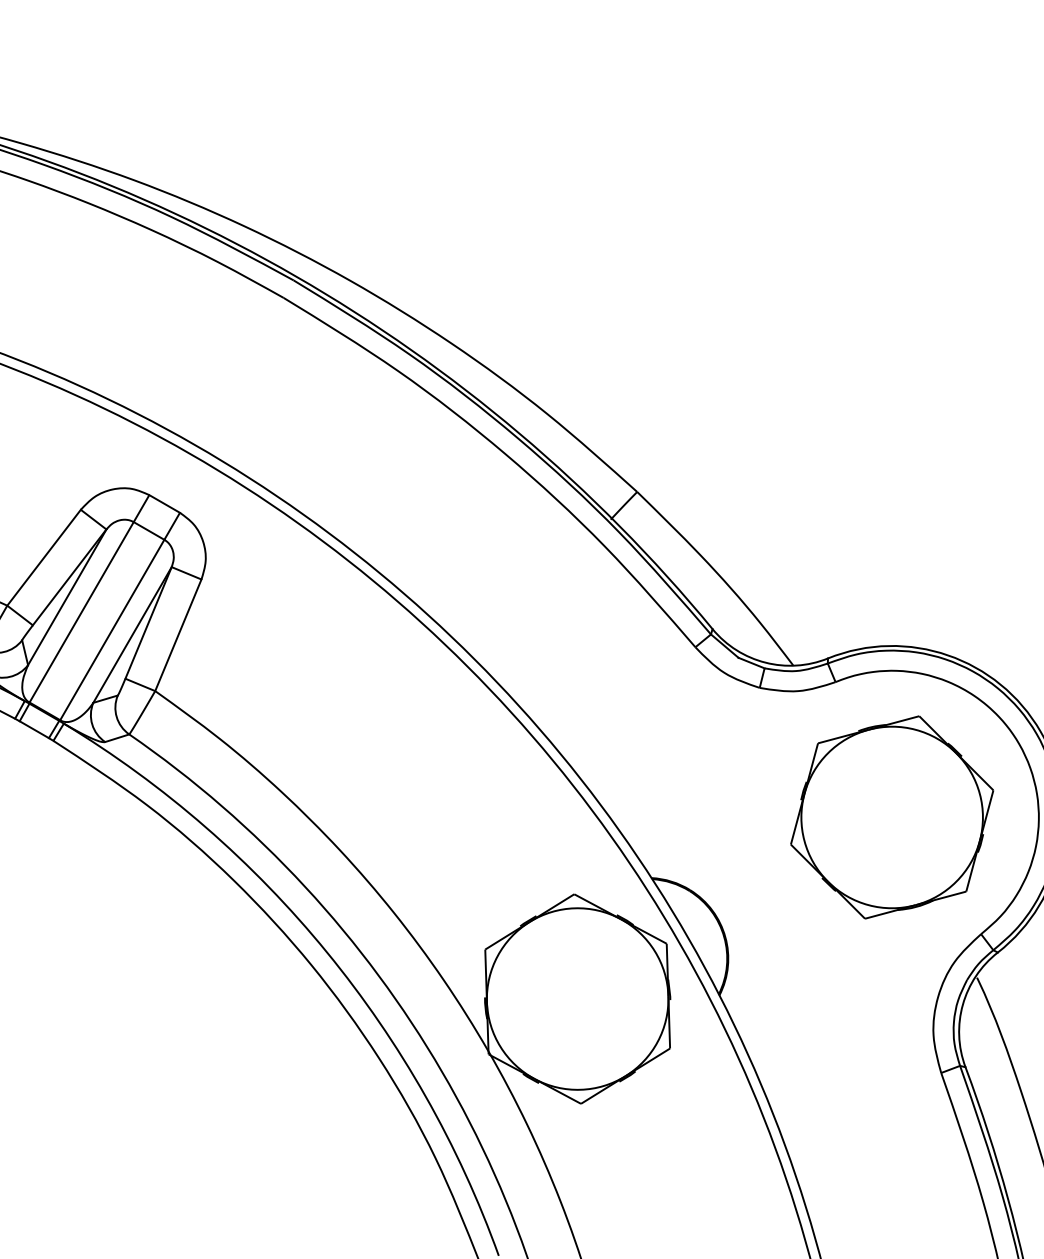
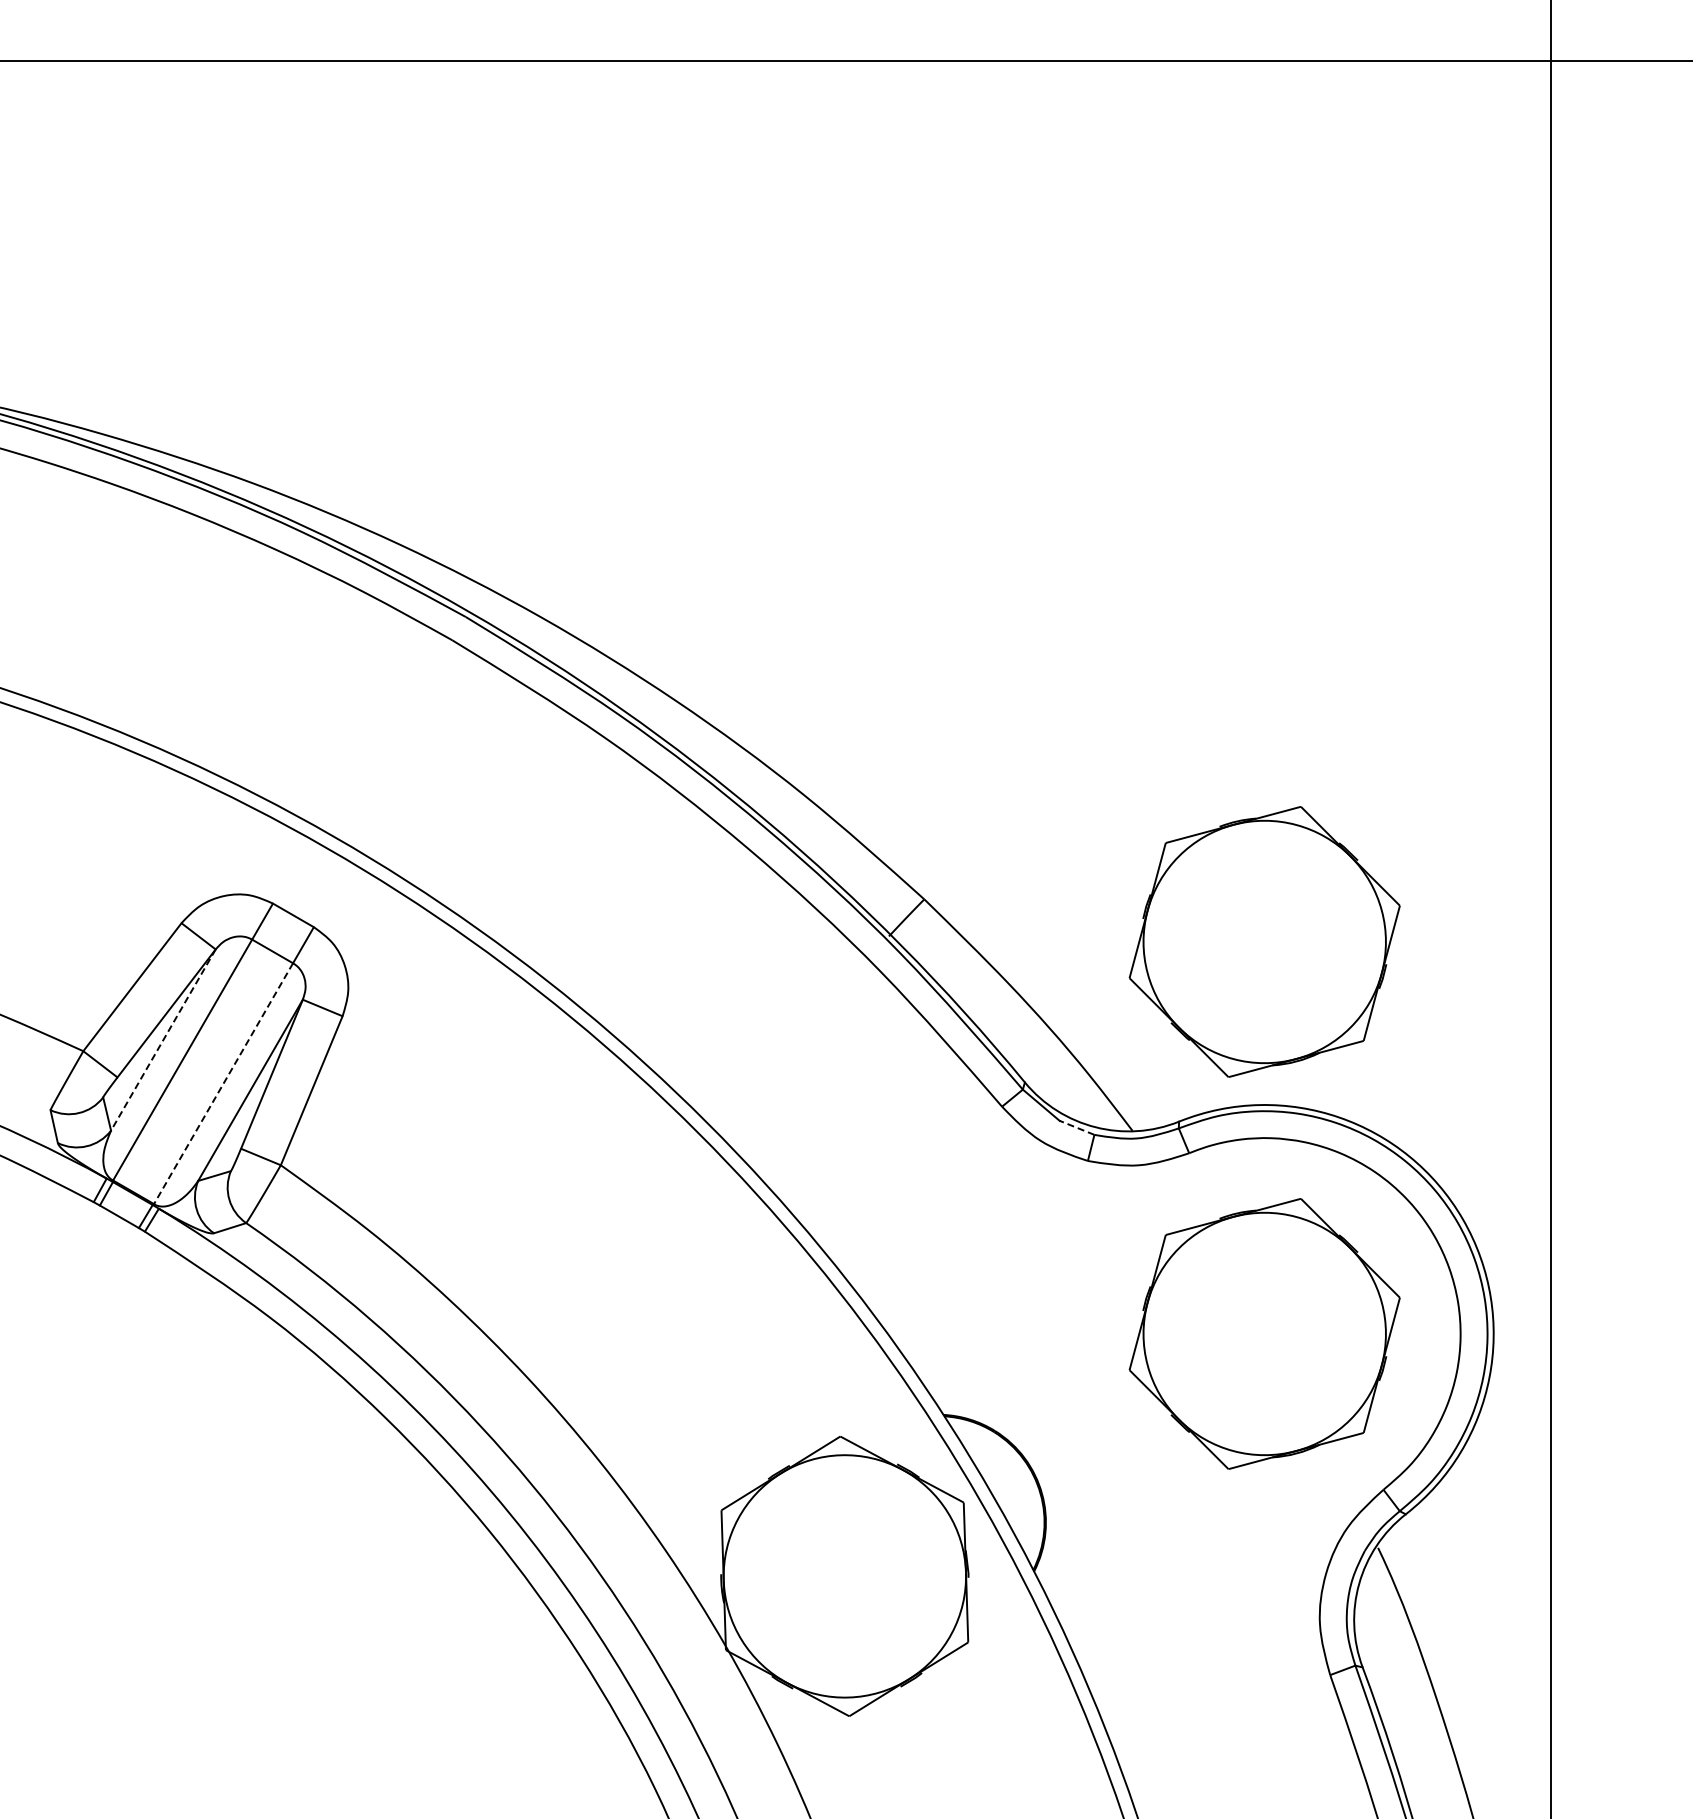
part: (891, 523) -> (1264, 941), added
line: (67, 597) -> (163, 1040), solid -> dashed
line: (112, 630) -> (223, 1084), solid -> dashed
line: (751, 662) -> (1077, 1127), solid -> dashed

